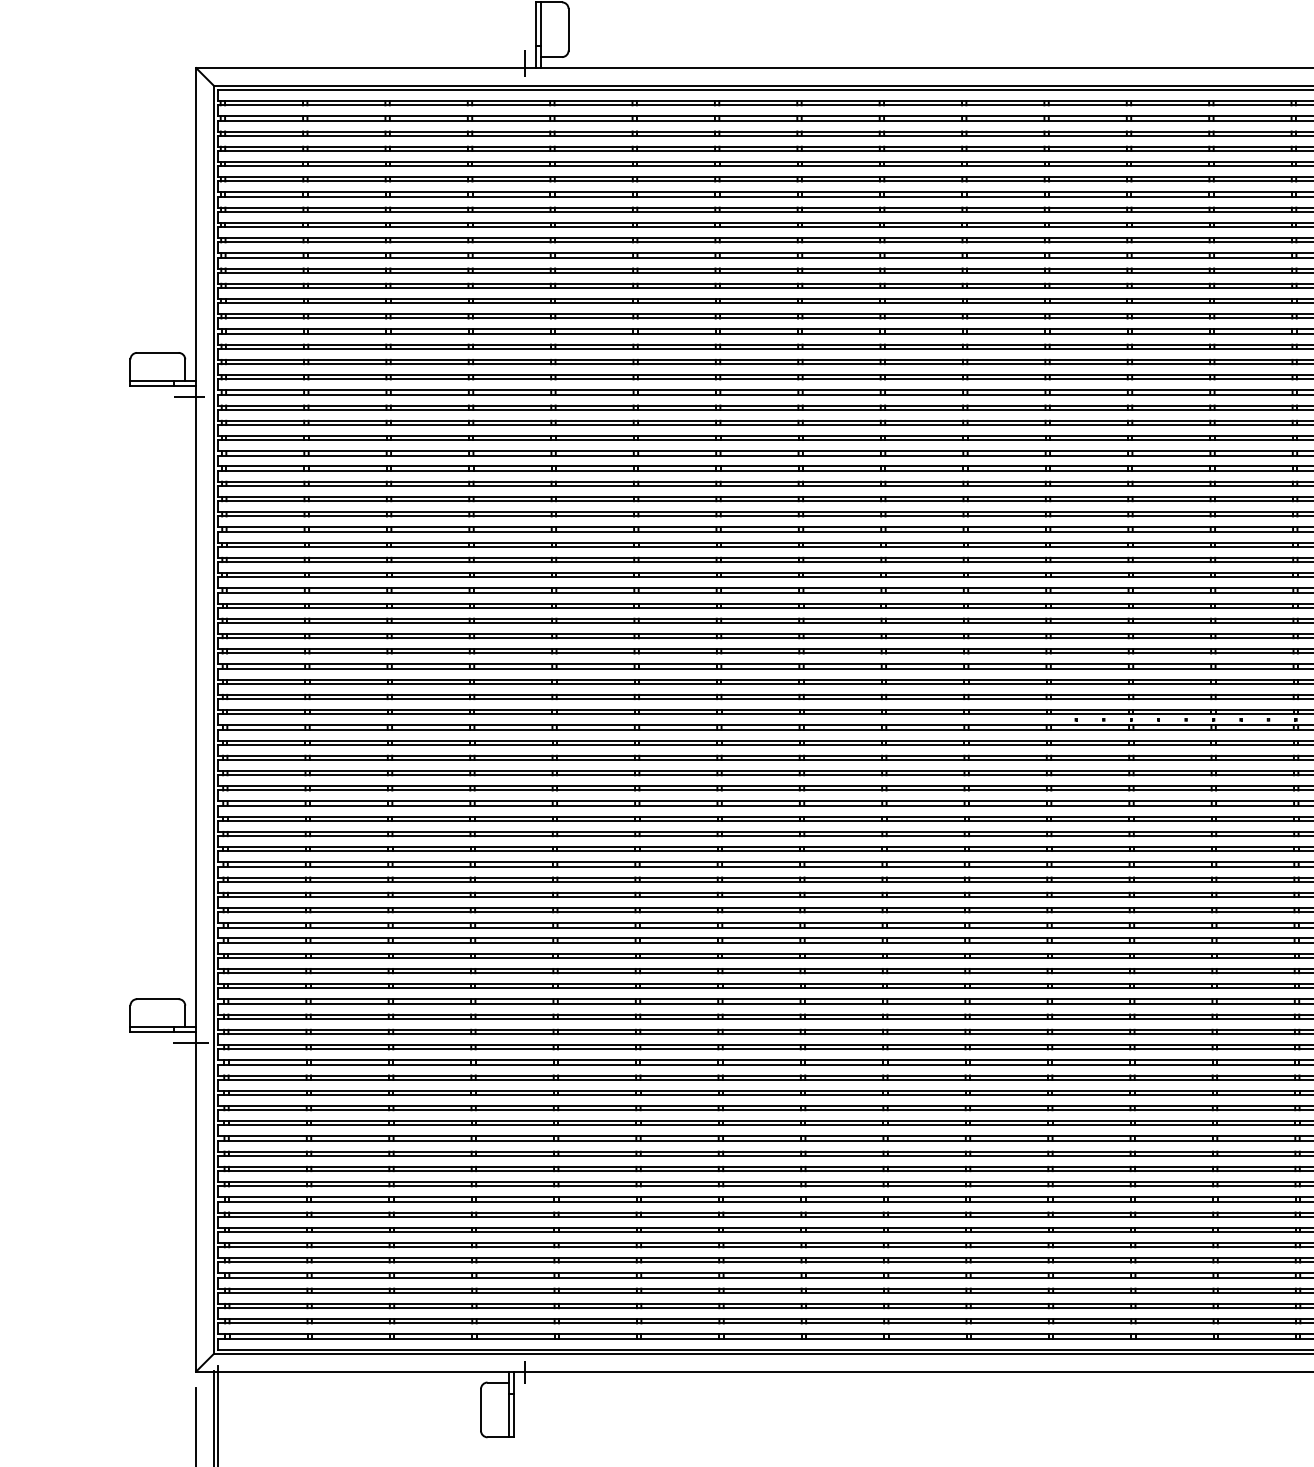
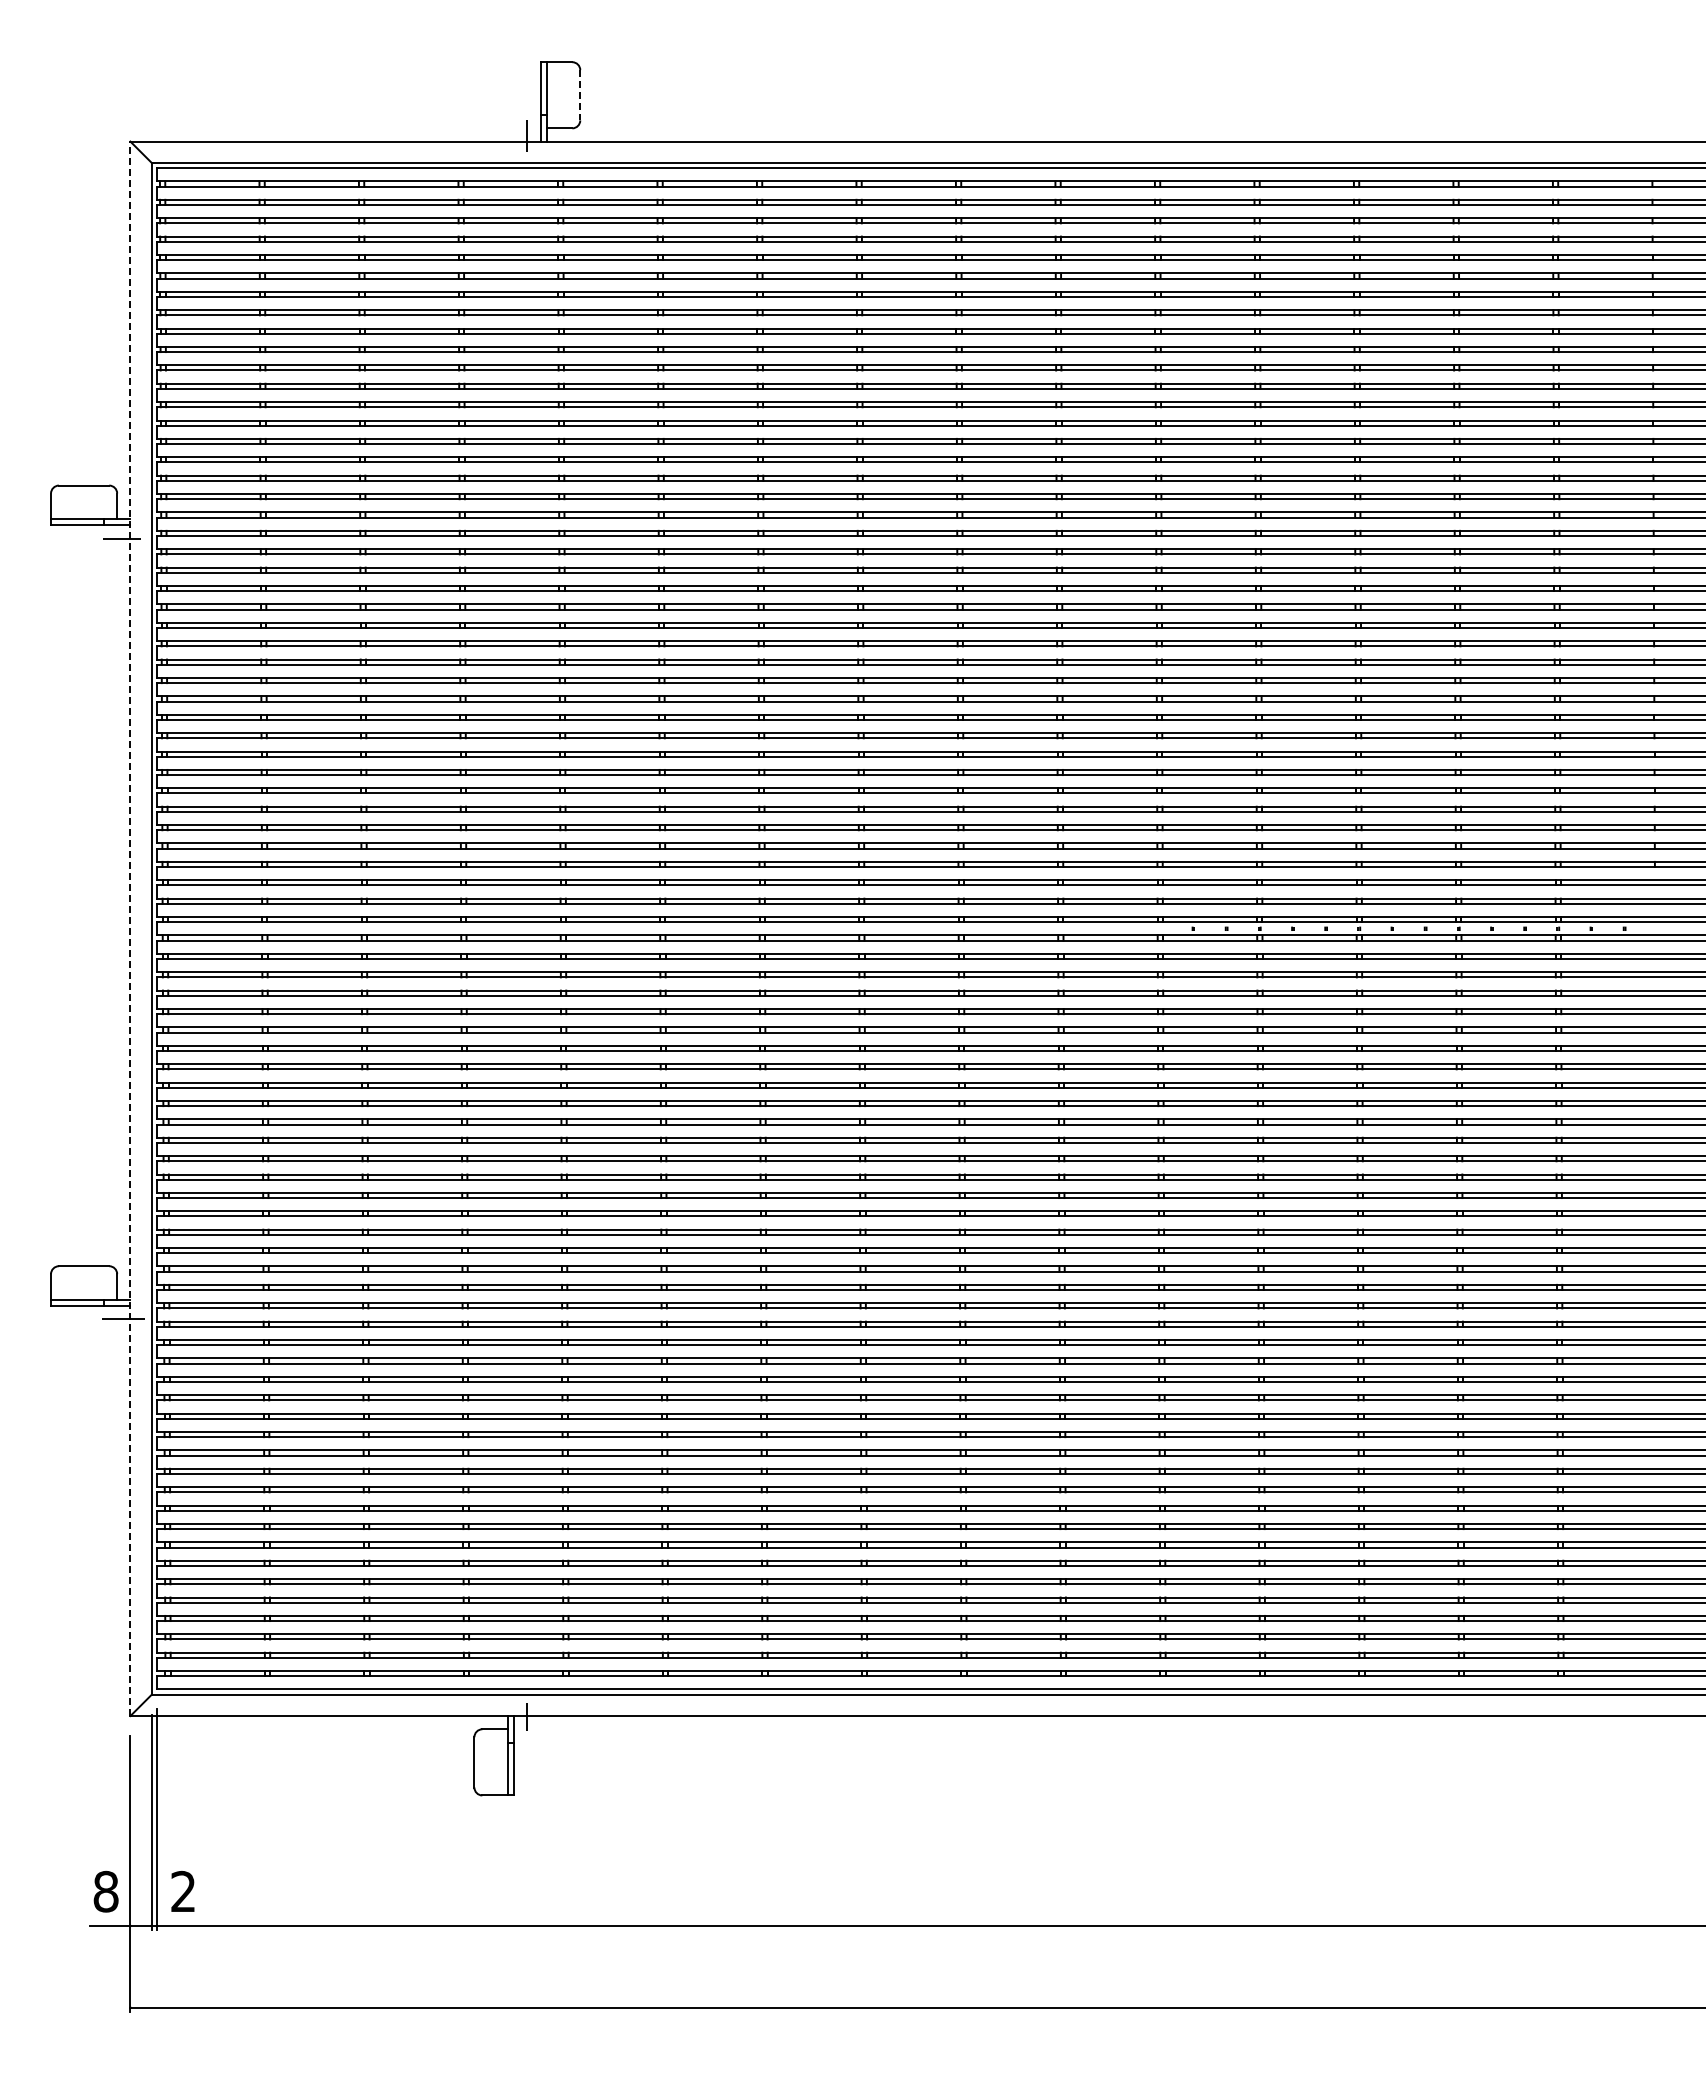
line: (568, 29) -> (580, 95), solid -> dashed
line: (196, 719) -> (130, 928), solid -> dashed

